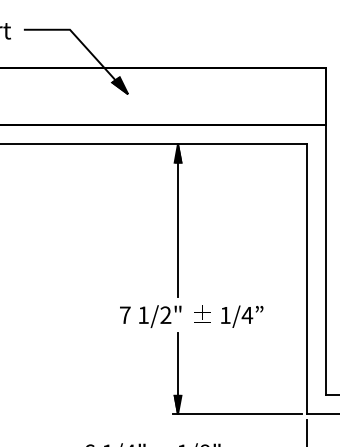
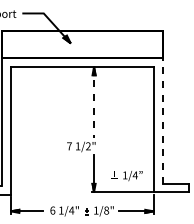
line: (178, 221) -> (94, 102), solid -> dashed
line: (325, 259) -> (162, 120), solid -> dashed
text: (228, 317) -> (126, 176), moved

